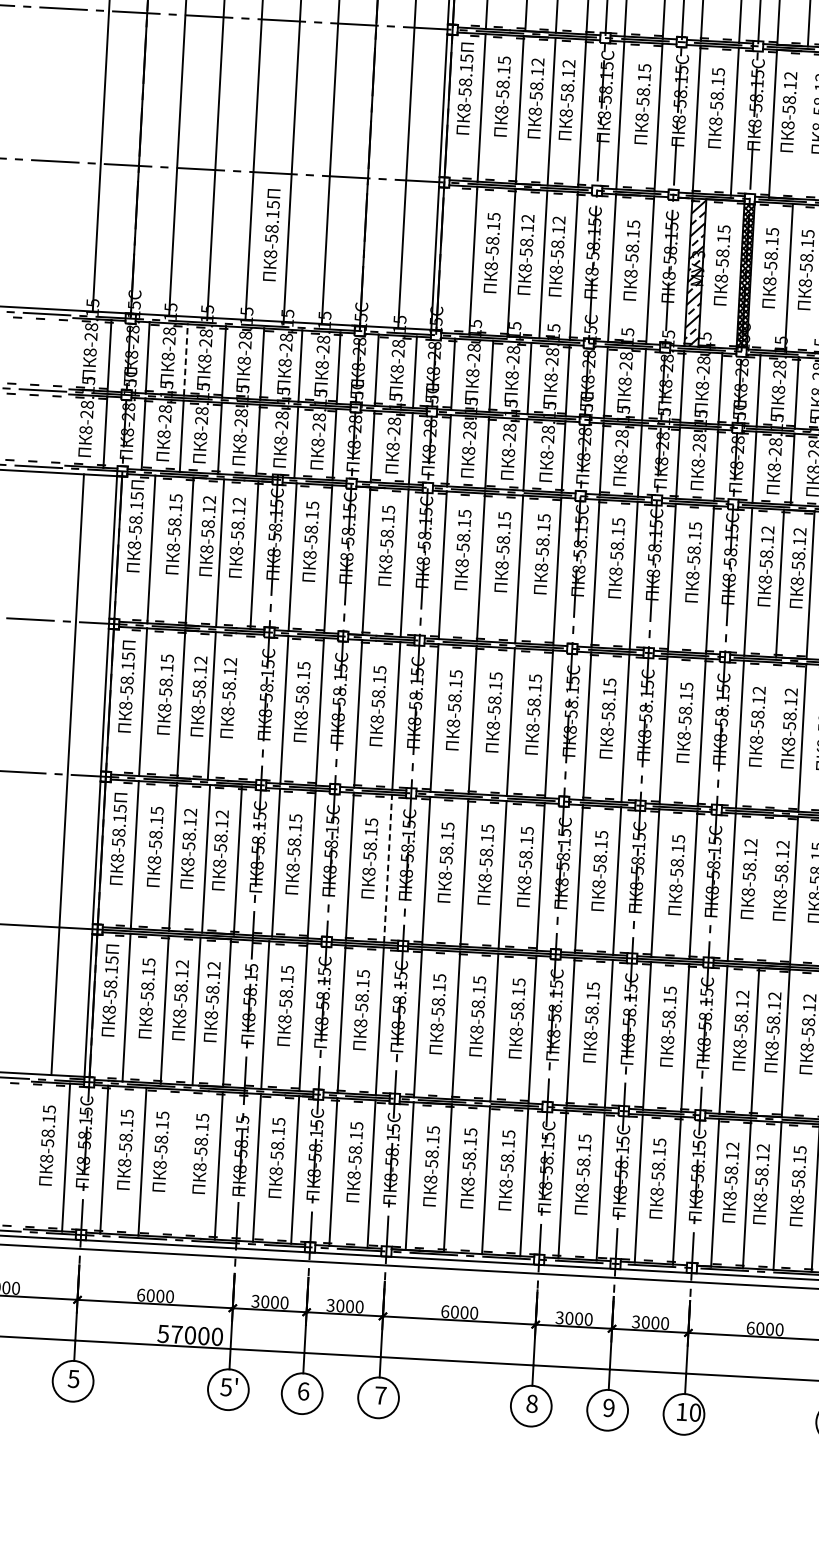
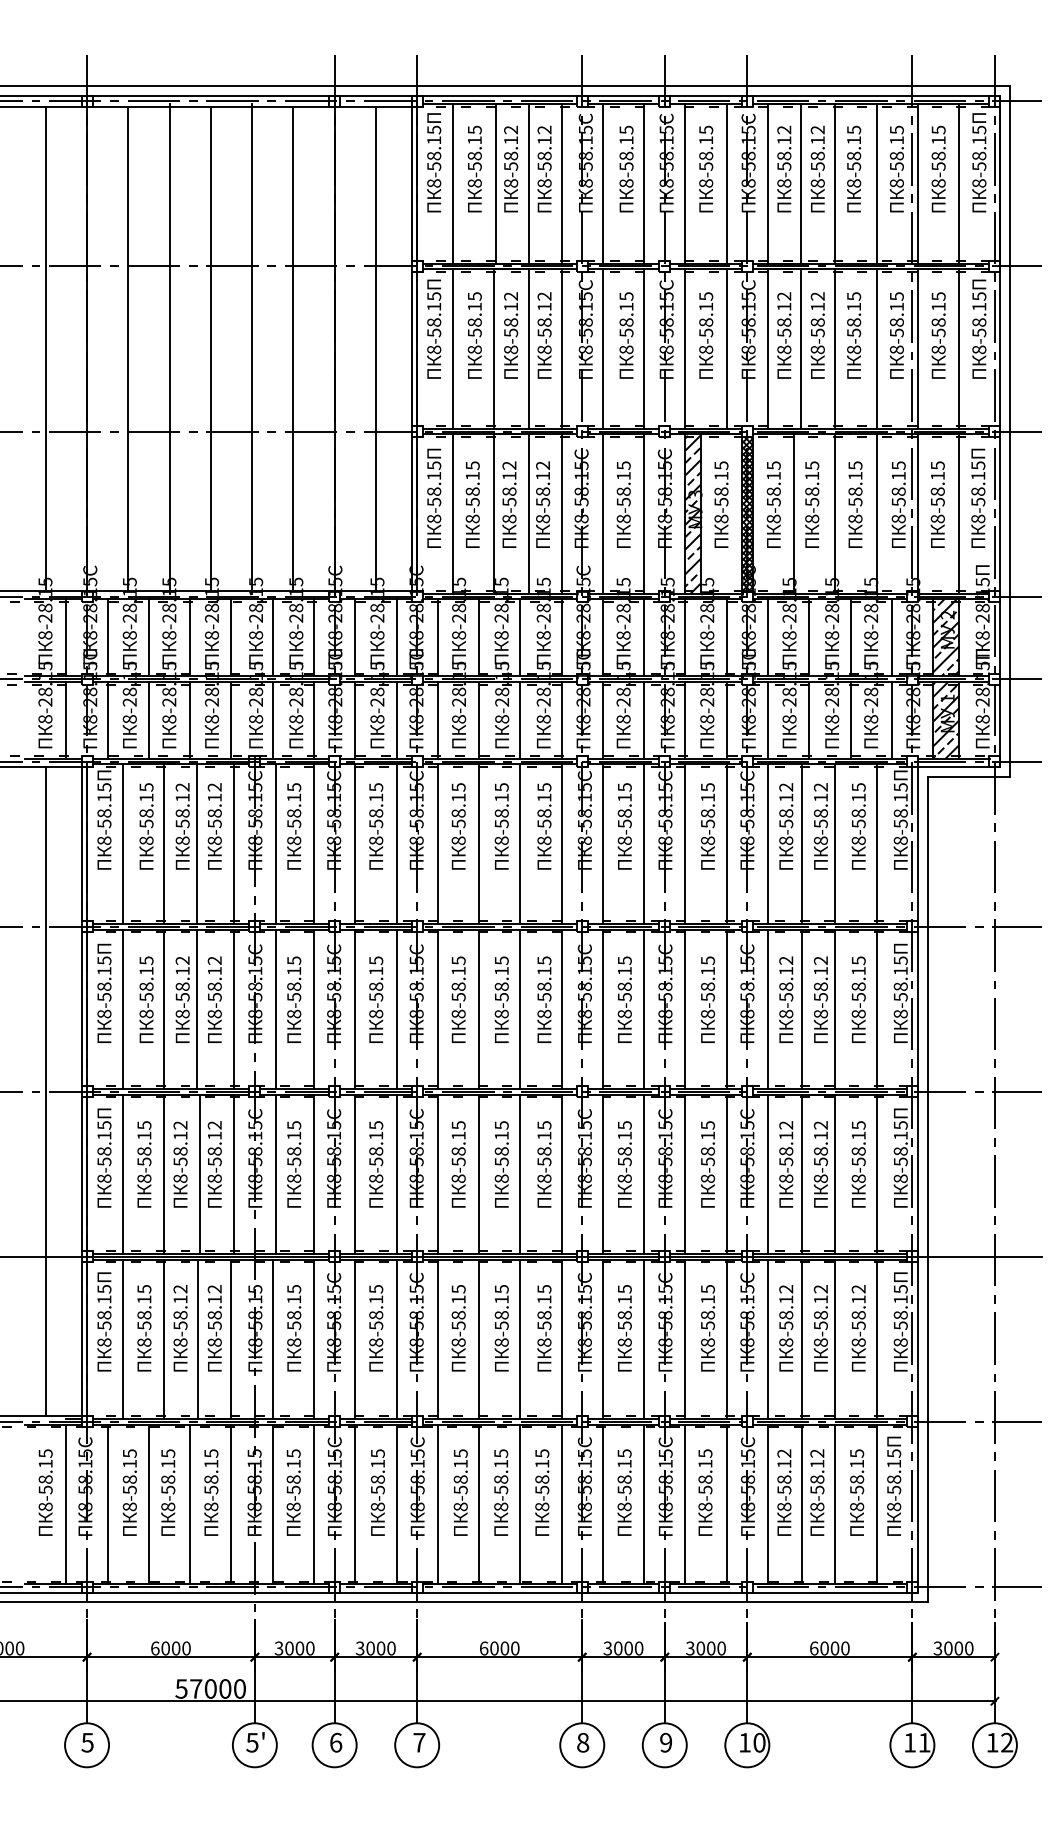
line: (803, 124) -> (800, 348), added
text: (272, 234) -> (434, 497), moved
line: (185, 359) -> (148, 637), dashed -> solid
line: (246, 708) -> (234, 1009), added
line: (771, 736) -> (802, 1009), added
line: (388, 868) -> (396, 1174), dashed -> solid
line: (763, 889) -> (802, 1174), added
line: (180, 1163) -> (190, 1504), added

